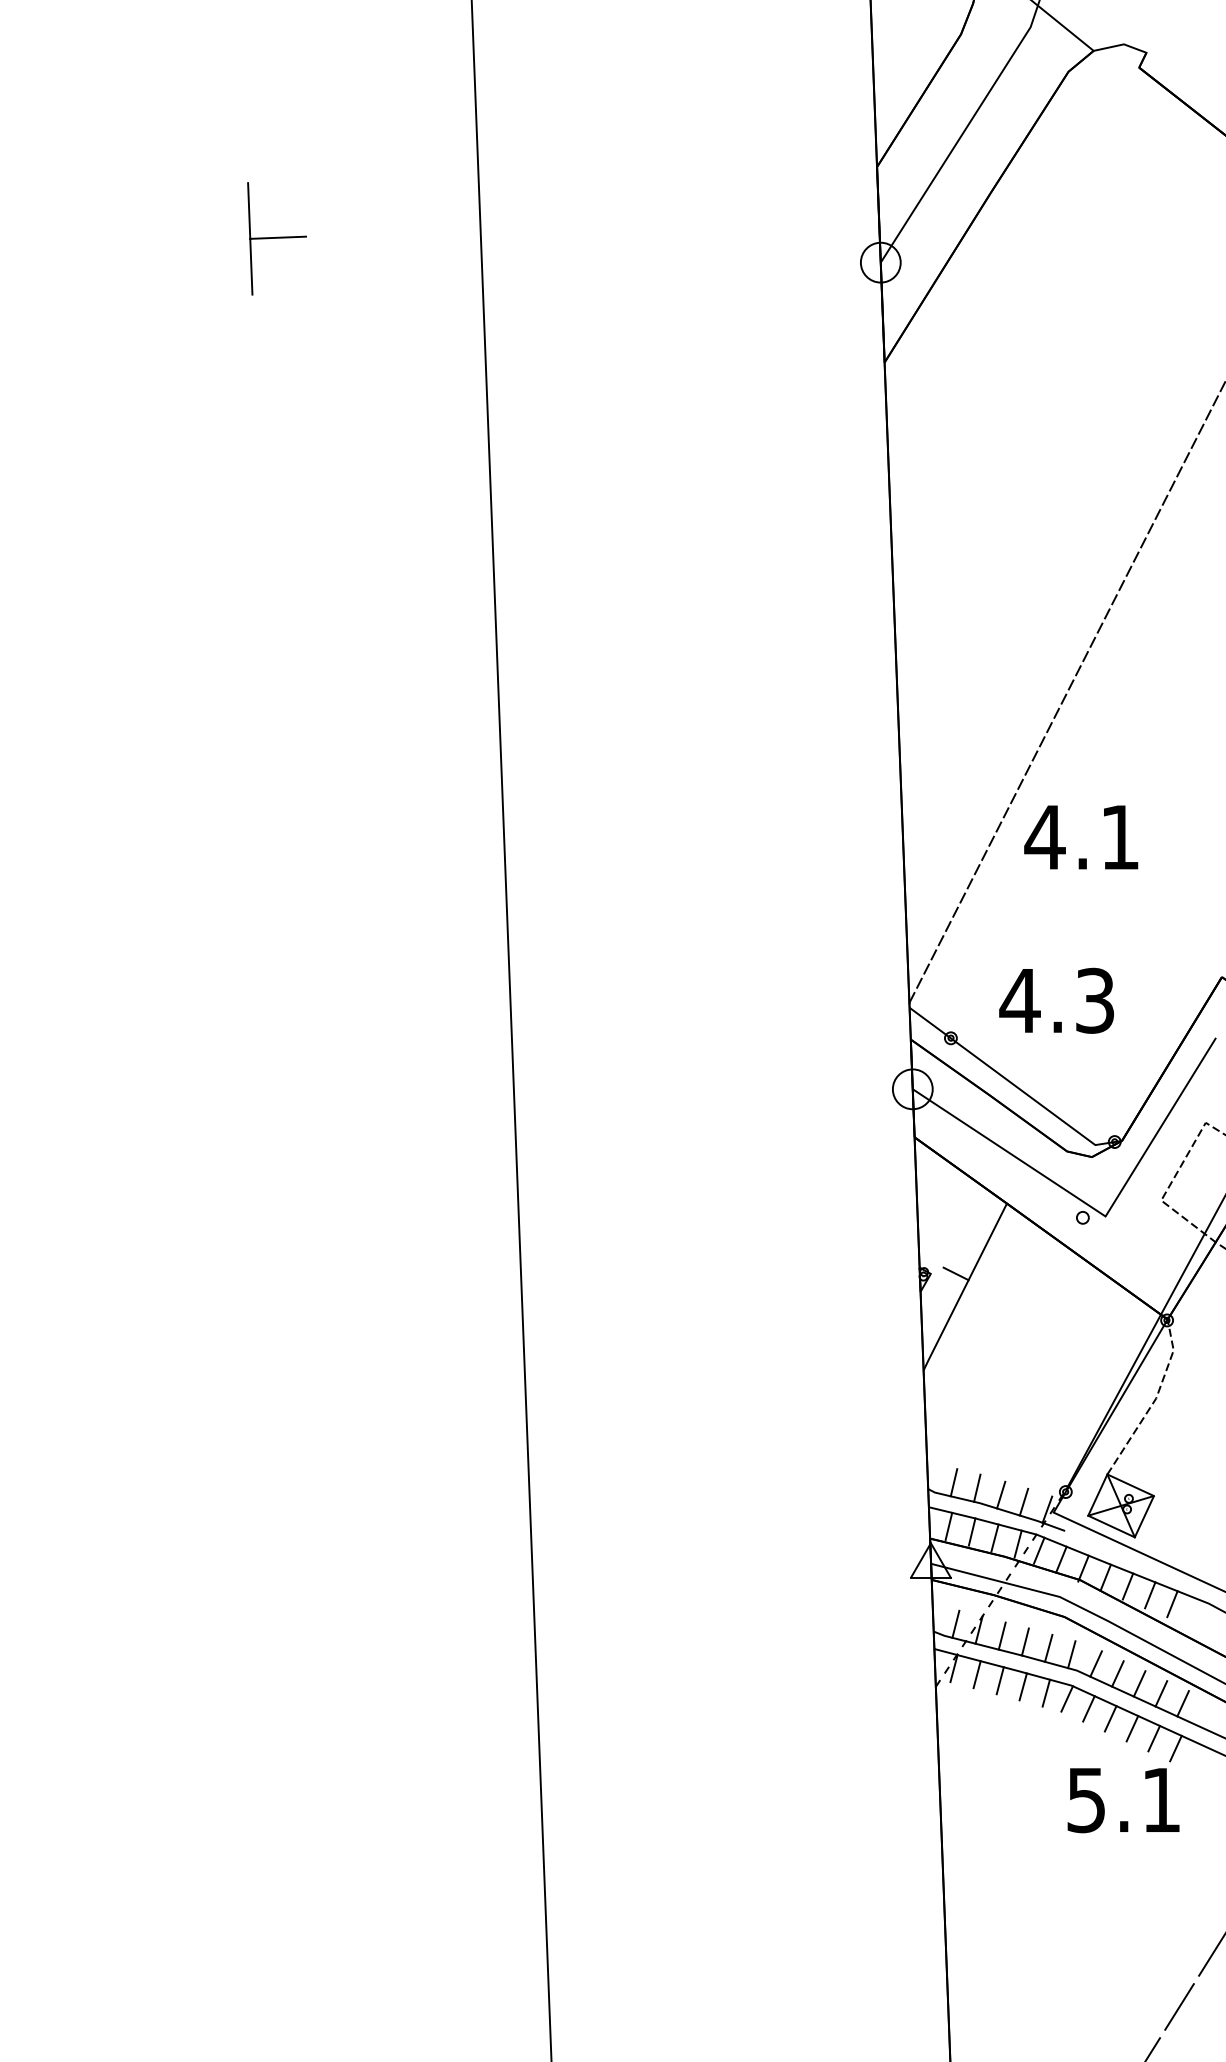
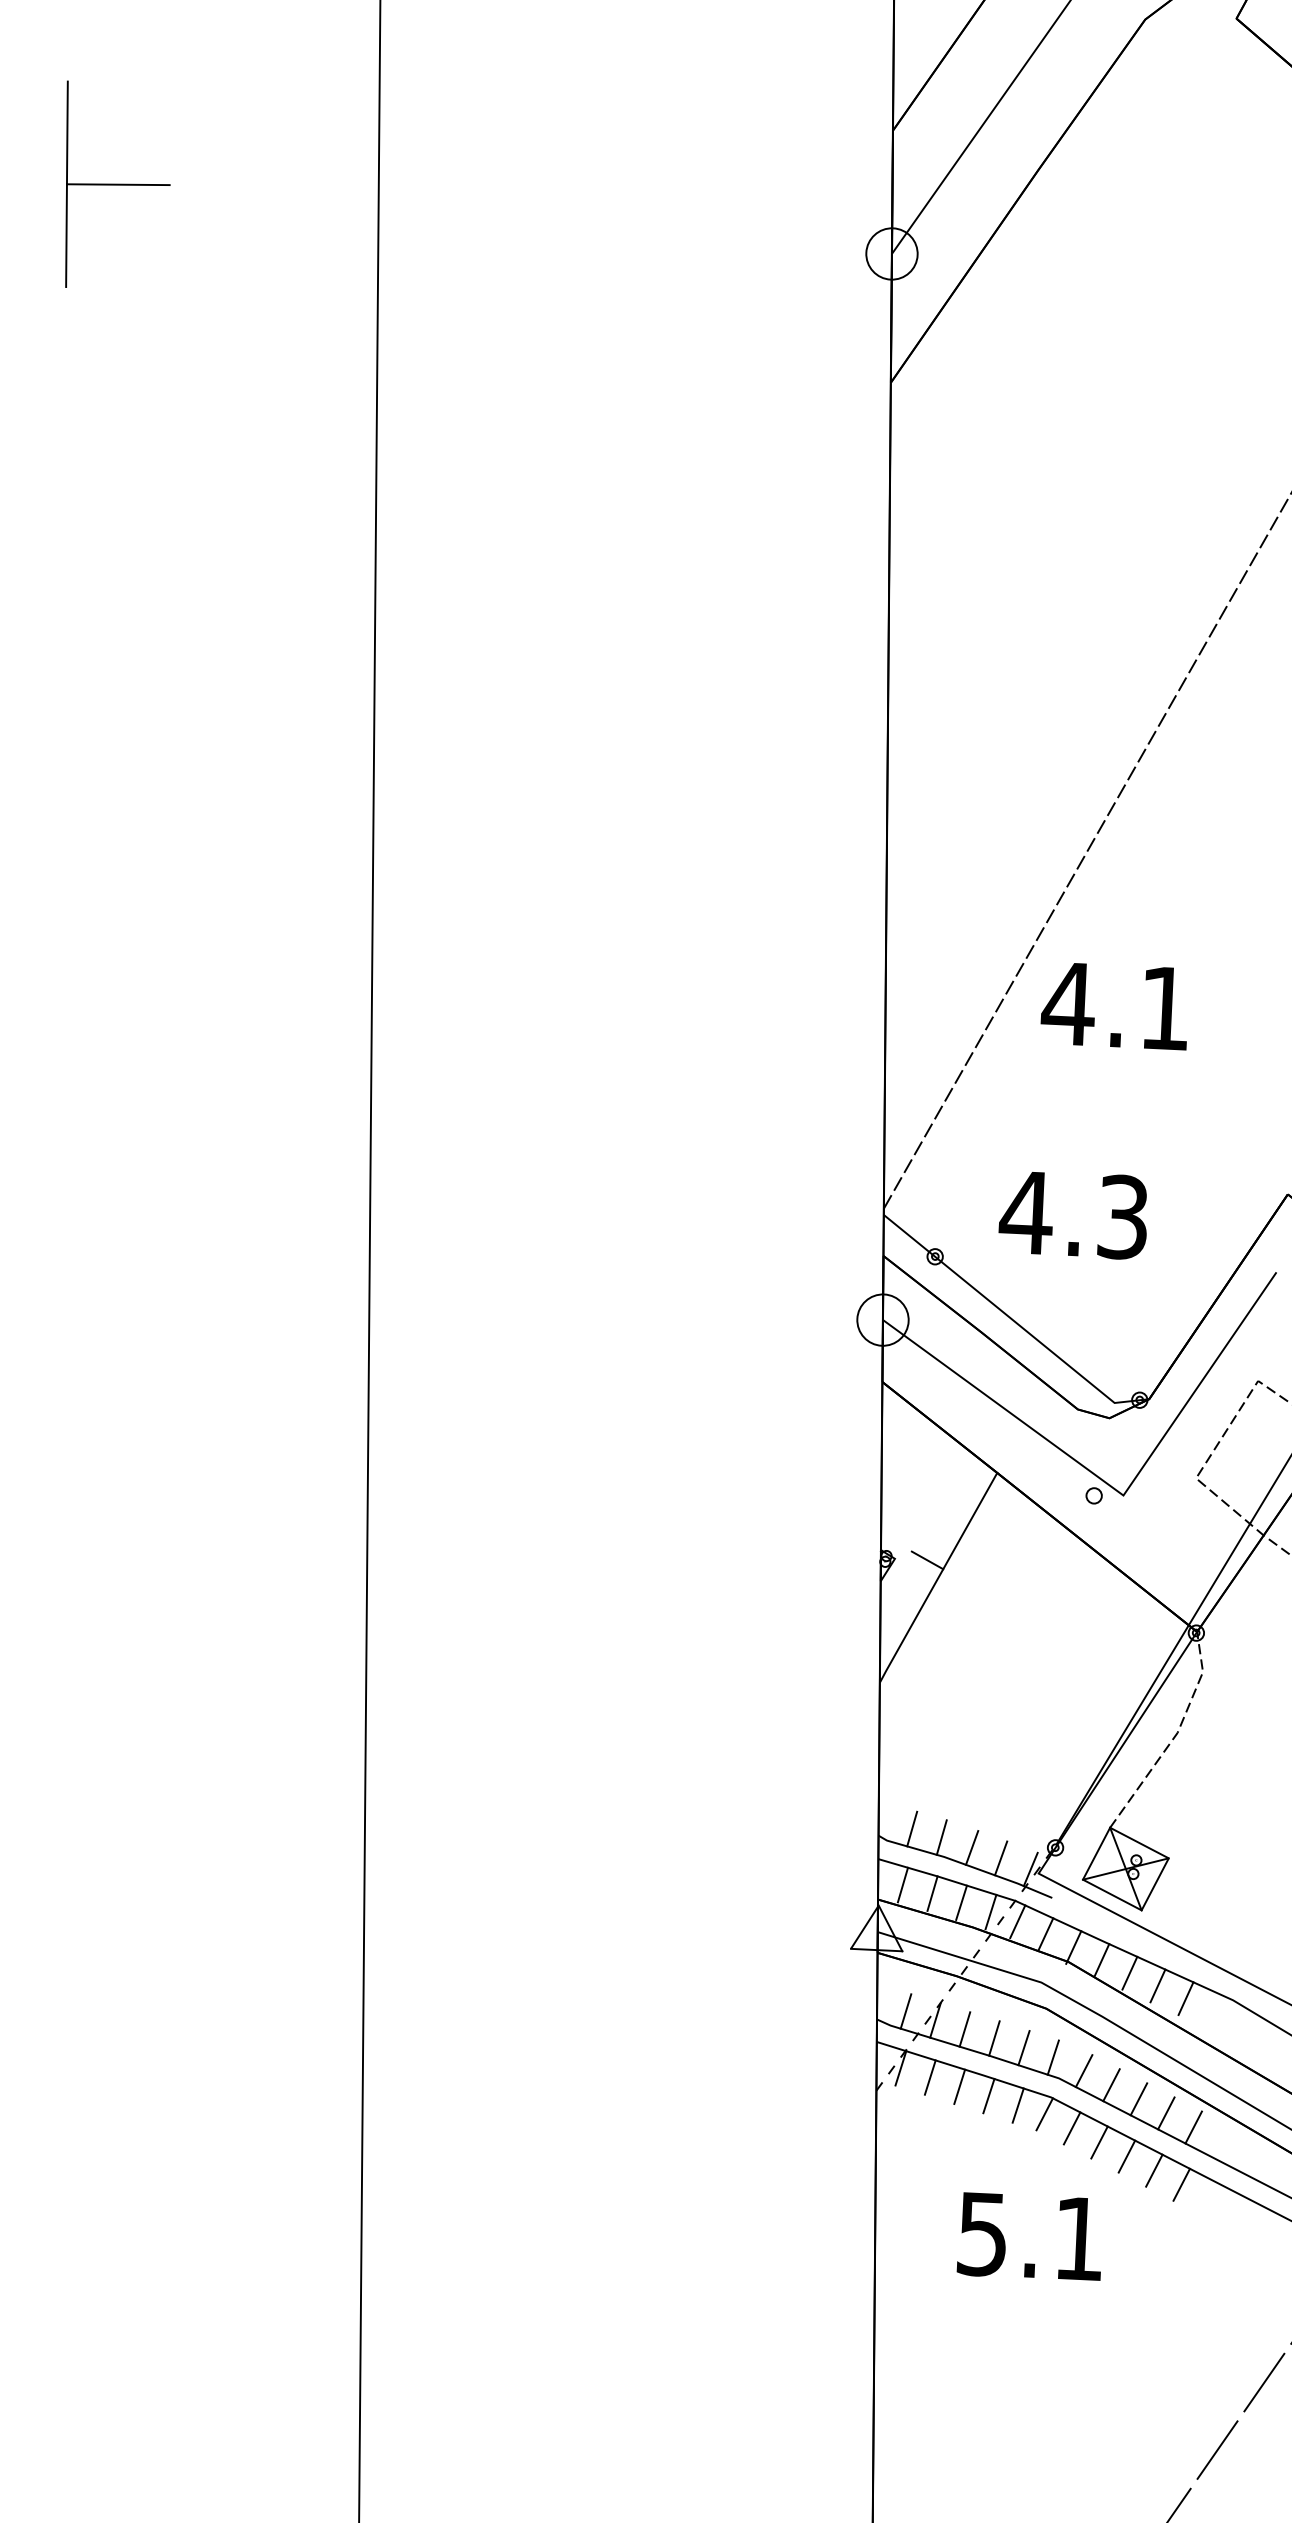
part: (276, 238) -> (115, 186), size x1.43
text: (1123, 1800) -> (1030, 2236), moved

